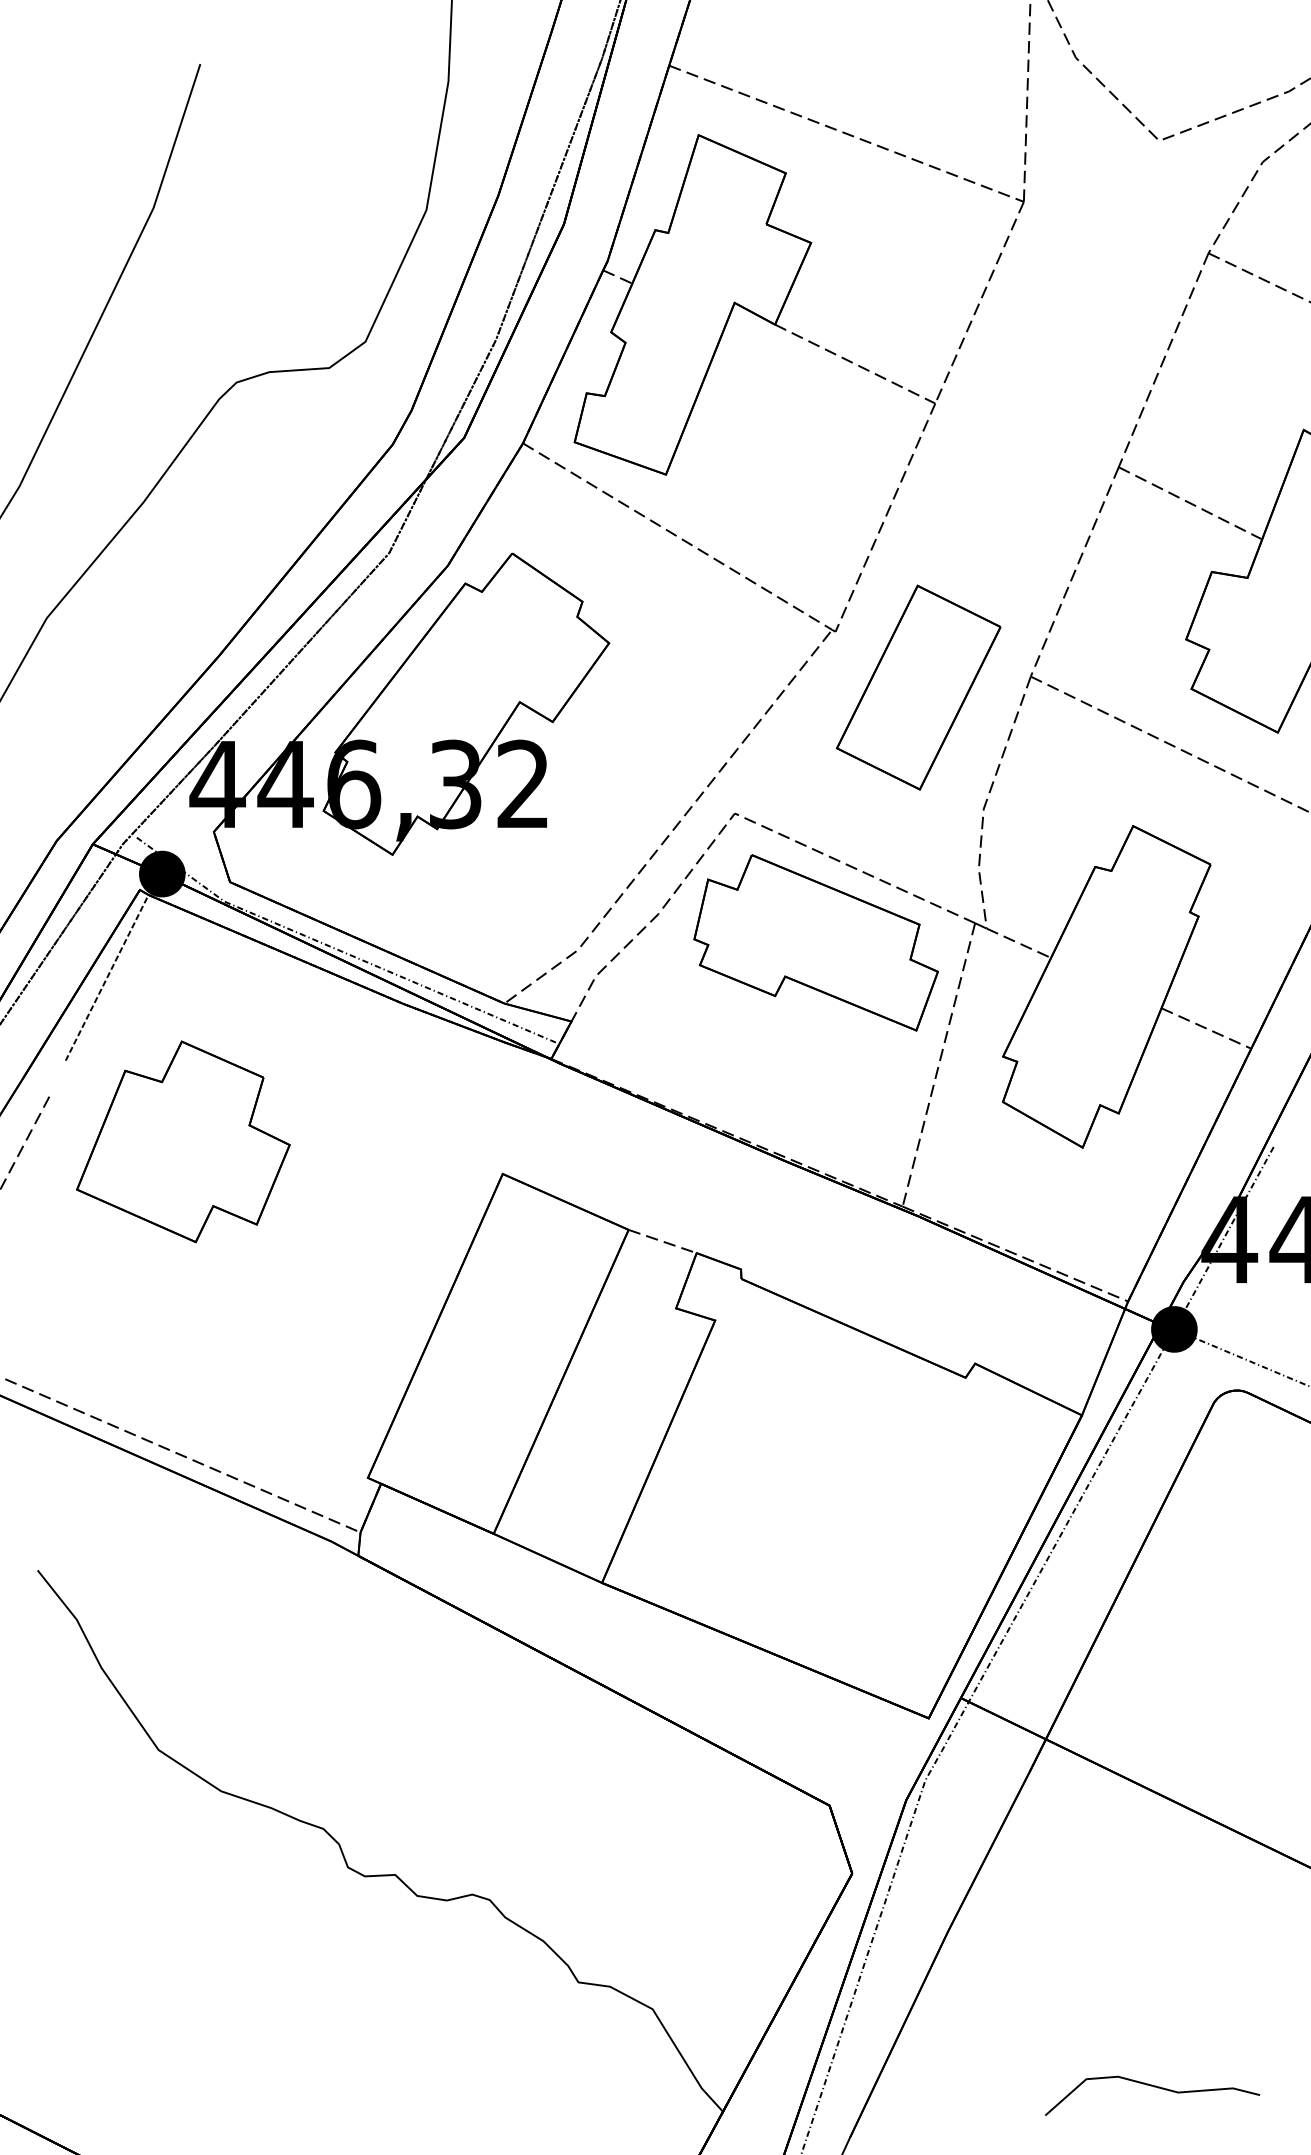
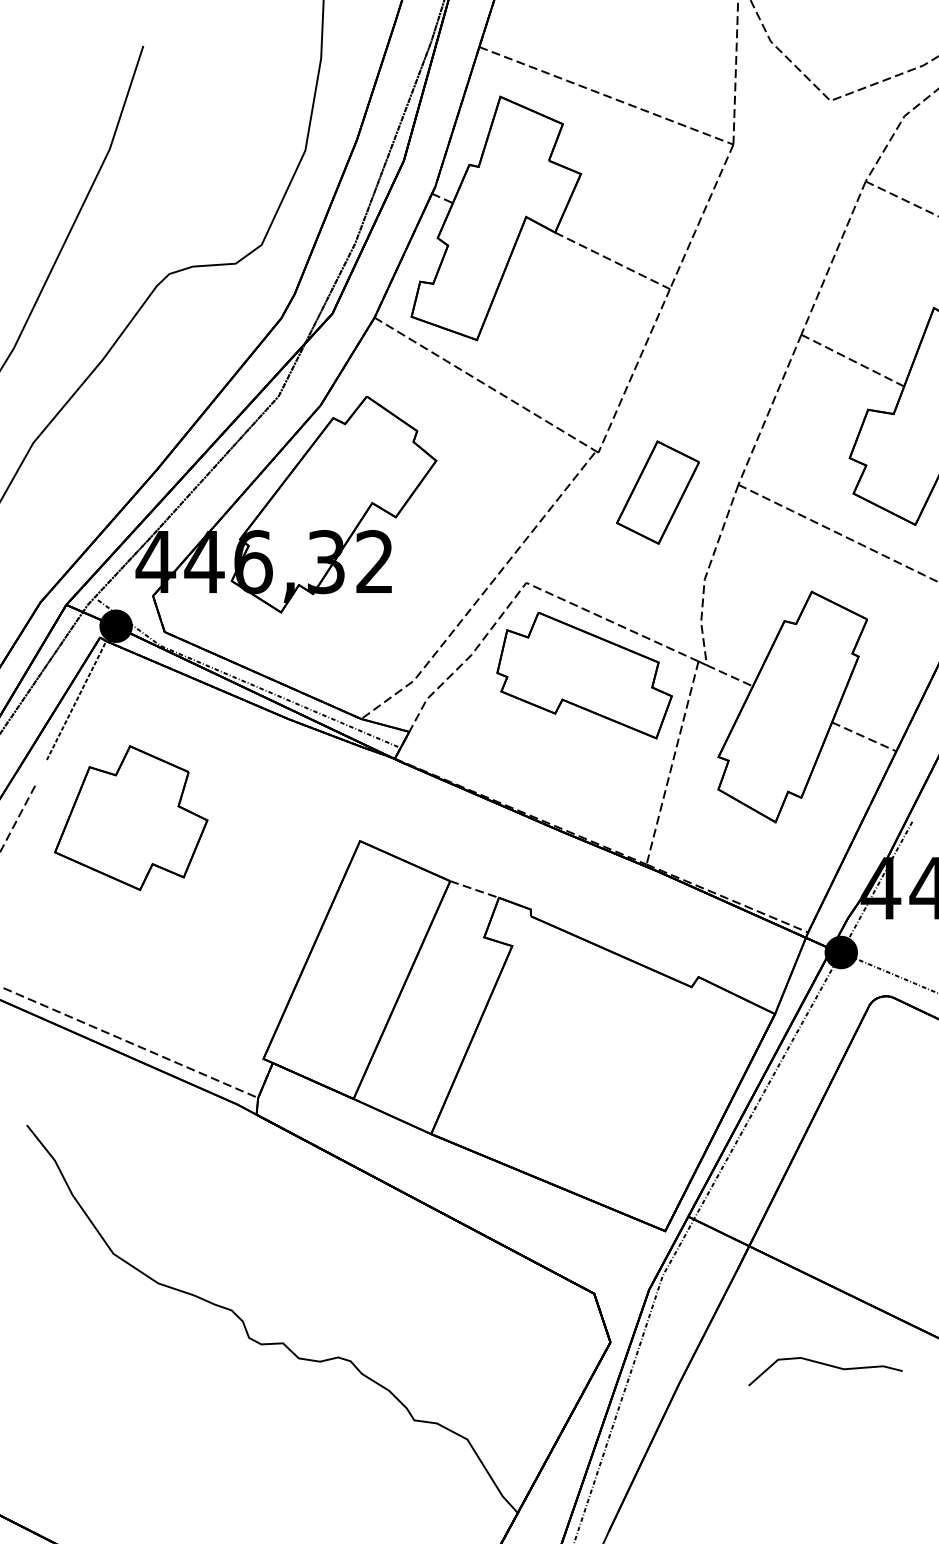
part: (917, 687) -> (657, 492), size x0.7
curve: (1156, 2088) -> (828, 1366), moved

